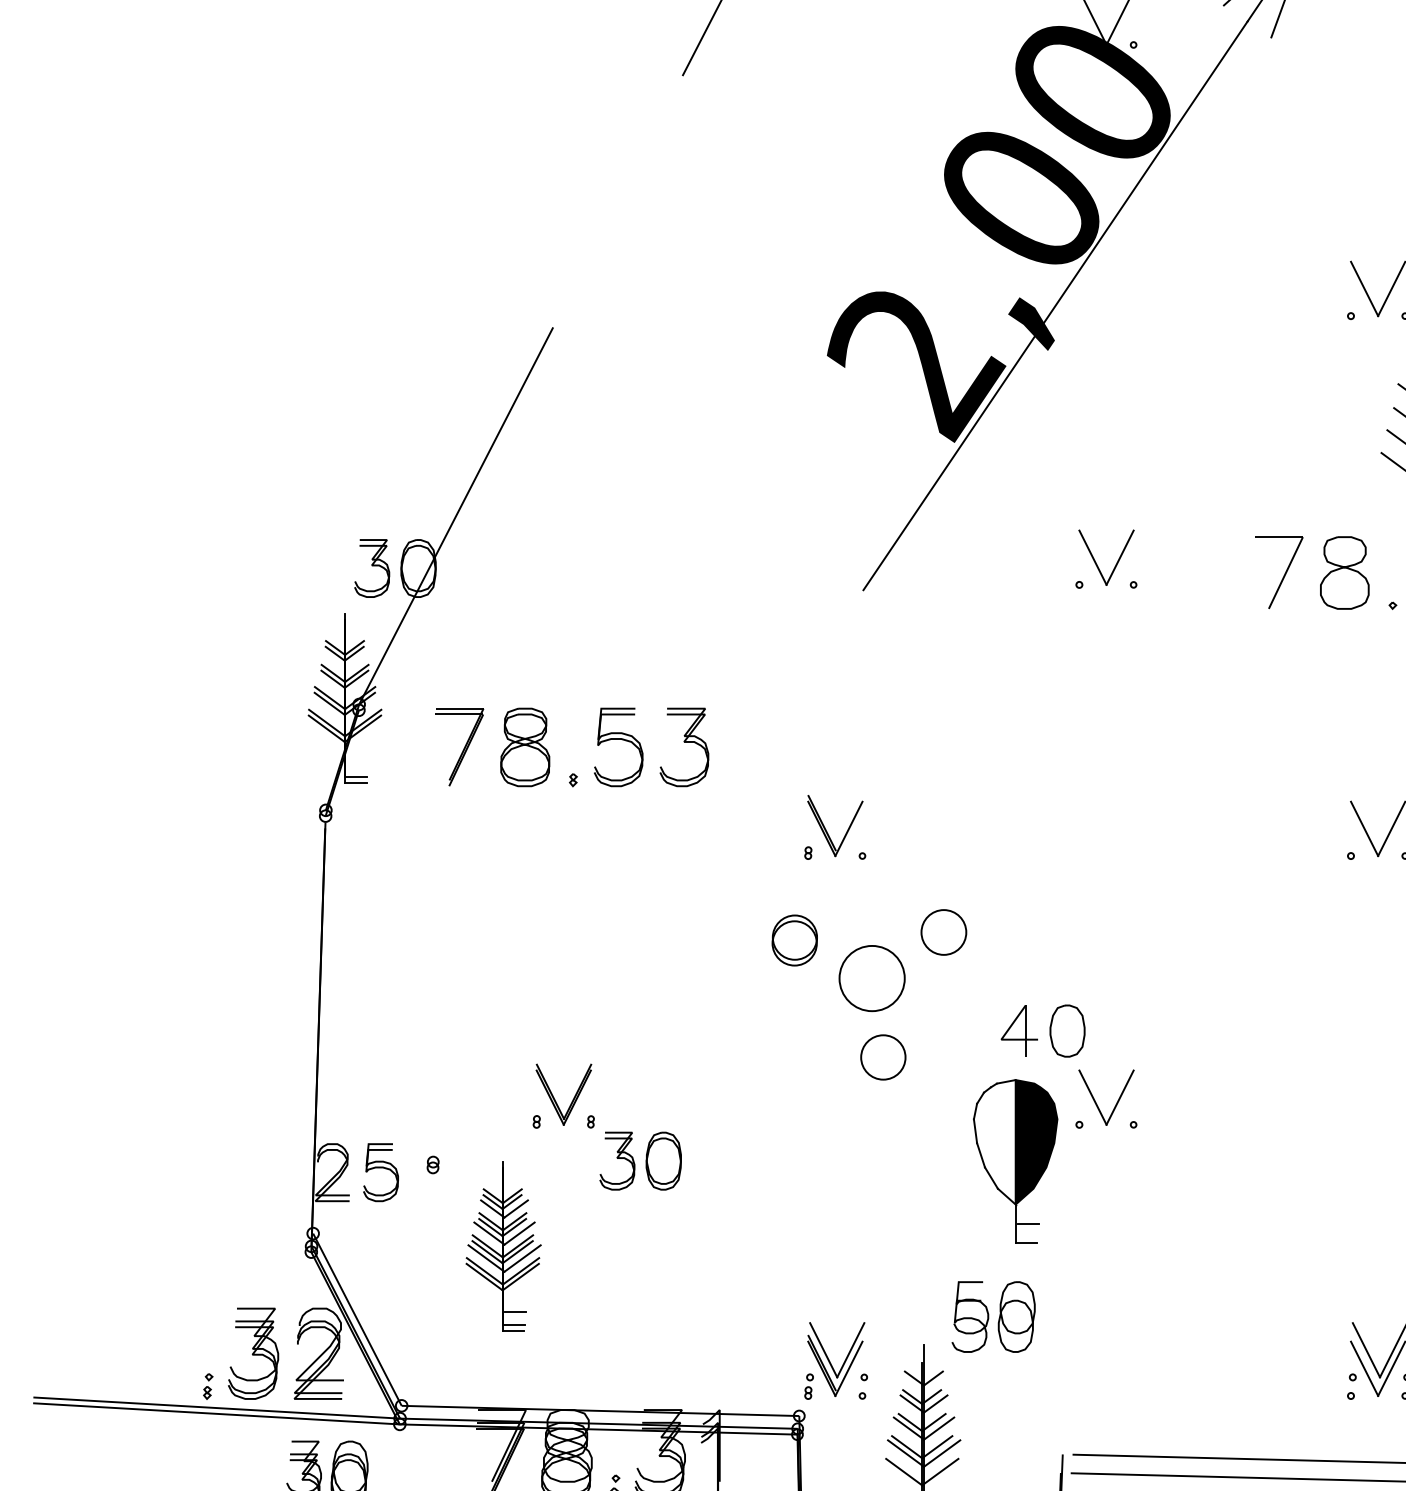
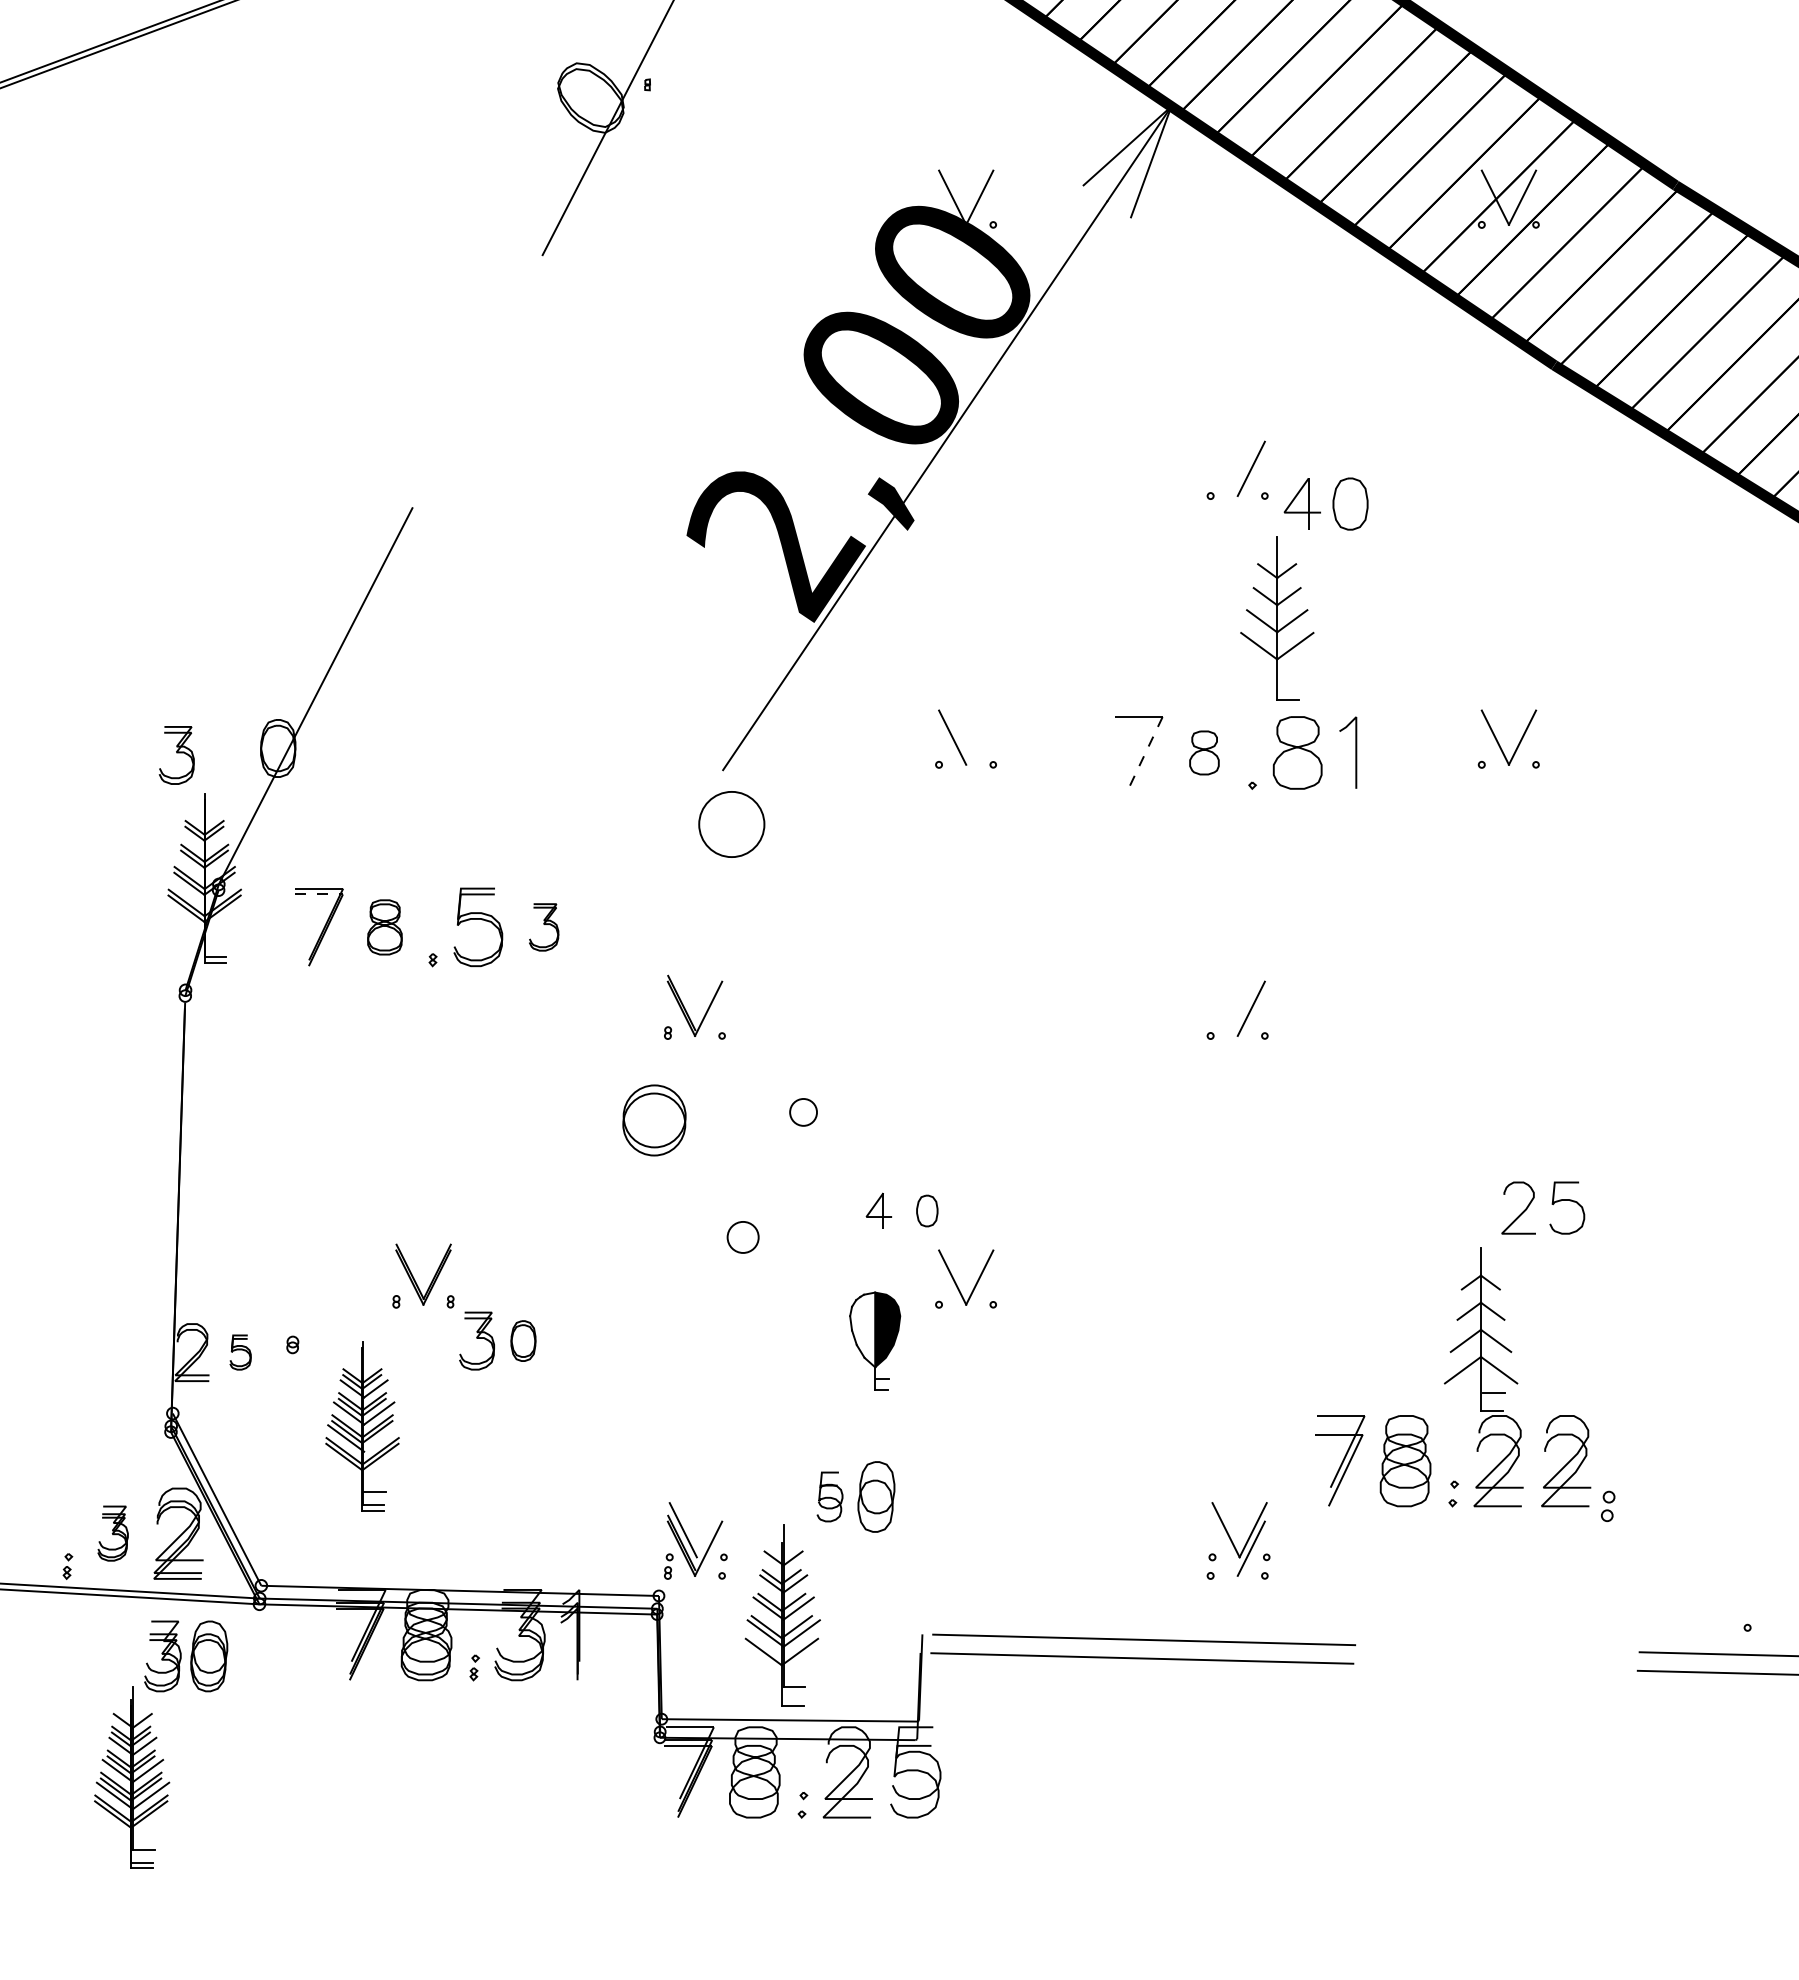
line: (1363, 288) -> (1223, 468), removed
line: (1119, 557) -> (979, 737), removed
part: (371, 568) -> (176, 755), moved
line: (1285, 572) -> (1145, 752), solid -> dashed
part: (1344, 572) -> (1204, 752), size x0.6
line: (459, 714) -> (319, 894), solid -> dashed
part: (524, 747) -> (384, 927), size x0.7
part: (683, 747) -> (543, 927), size x0.6
line: (1363, 828) -> (1223, 1008), removed
circle: (943, 932) -> (803, 1112), size x0.6
part: (794, 940) -> (654, 1120), size x1.4
circle: (871, 978) -> (731, 824), moved
part: (1018, 1030) -> (878, 1210), size x0.7
part: (1067, 1030) -> (927, 1210), size x0.6
circle: (883, 1057) -> (743, 1237), size x0.7
part: (663, 1160) -> (523, 1340), size x0.7
part: (1014, 1161) -> (874, 1341), size x0.6
part: (380, 1172) -> (240, 1352), size x0.6
line: (522, 1258) -> (382, 1438), removed
part: (969, 1316) -> (829, 1496), size x0.7
line: (850, 1350) -> (710, 1530), removed
part: (252, 1353) -> (112, 1533), size x0.6
line: (1363, 1368) -> (1223, 1548), removed

